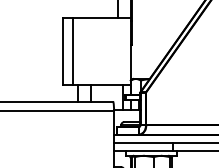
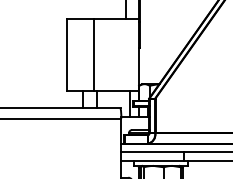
line: (72, 51) -> (93, 54), moved

